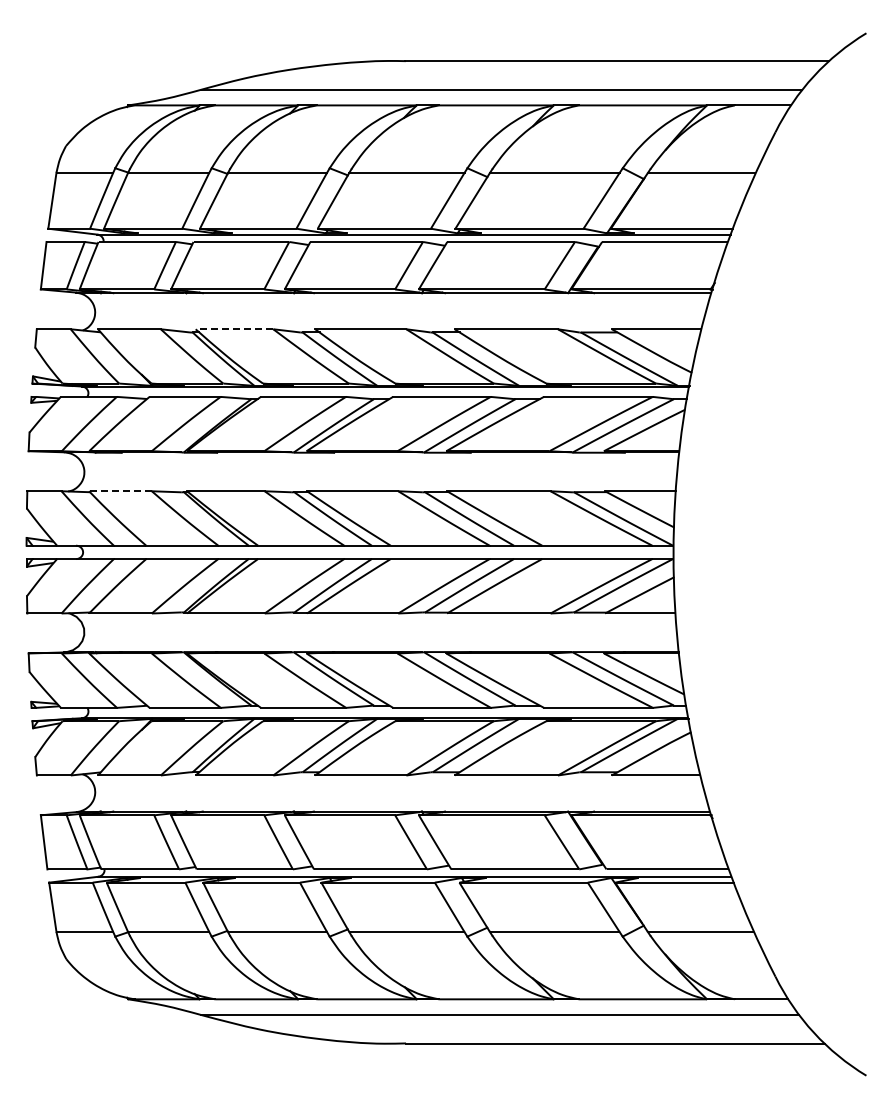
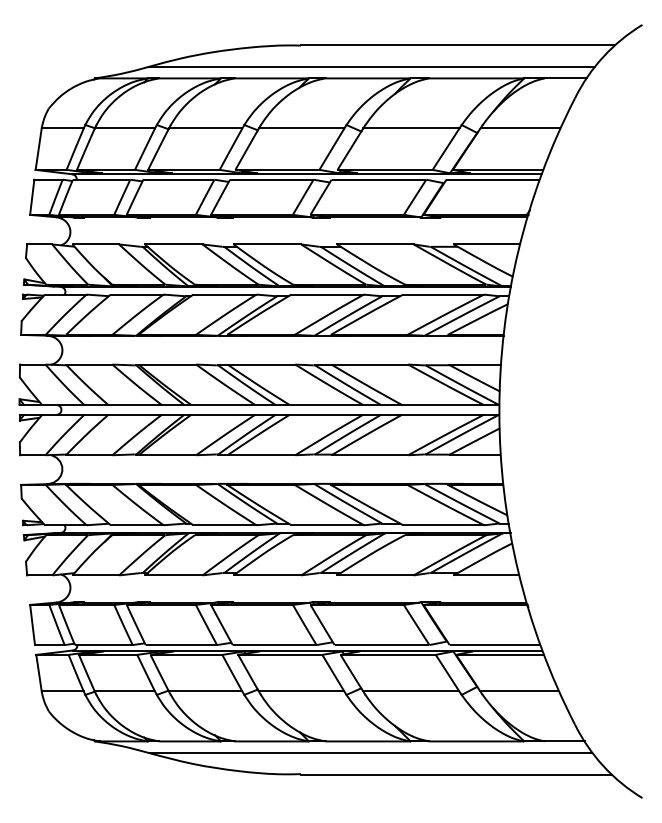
line: (234, 329) -> (173, 244), dashed -> solid
line: (119, 491) -> (88, 364), dashed -> solid

